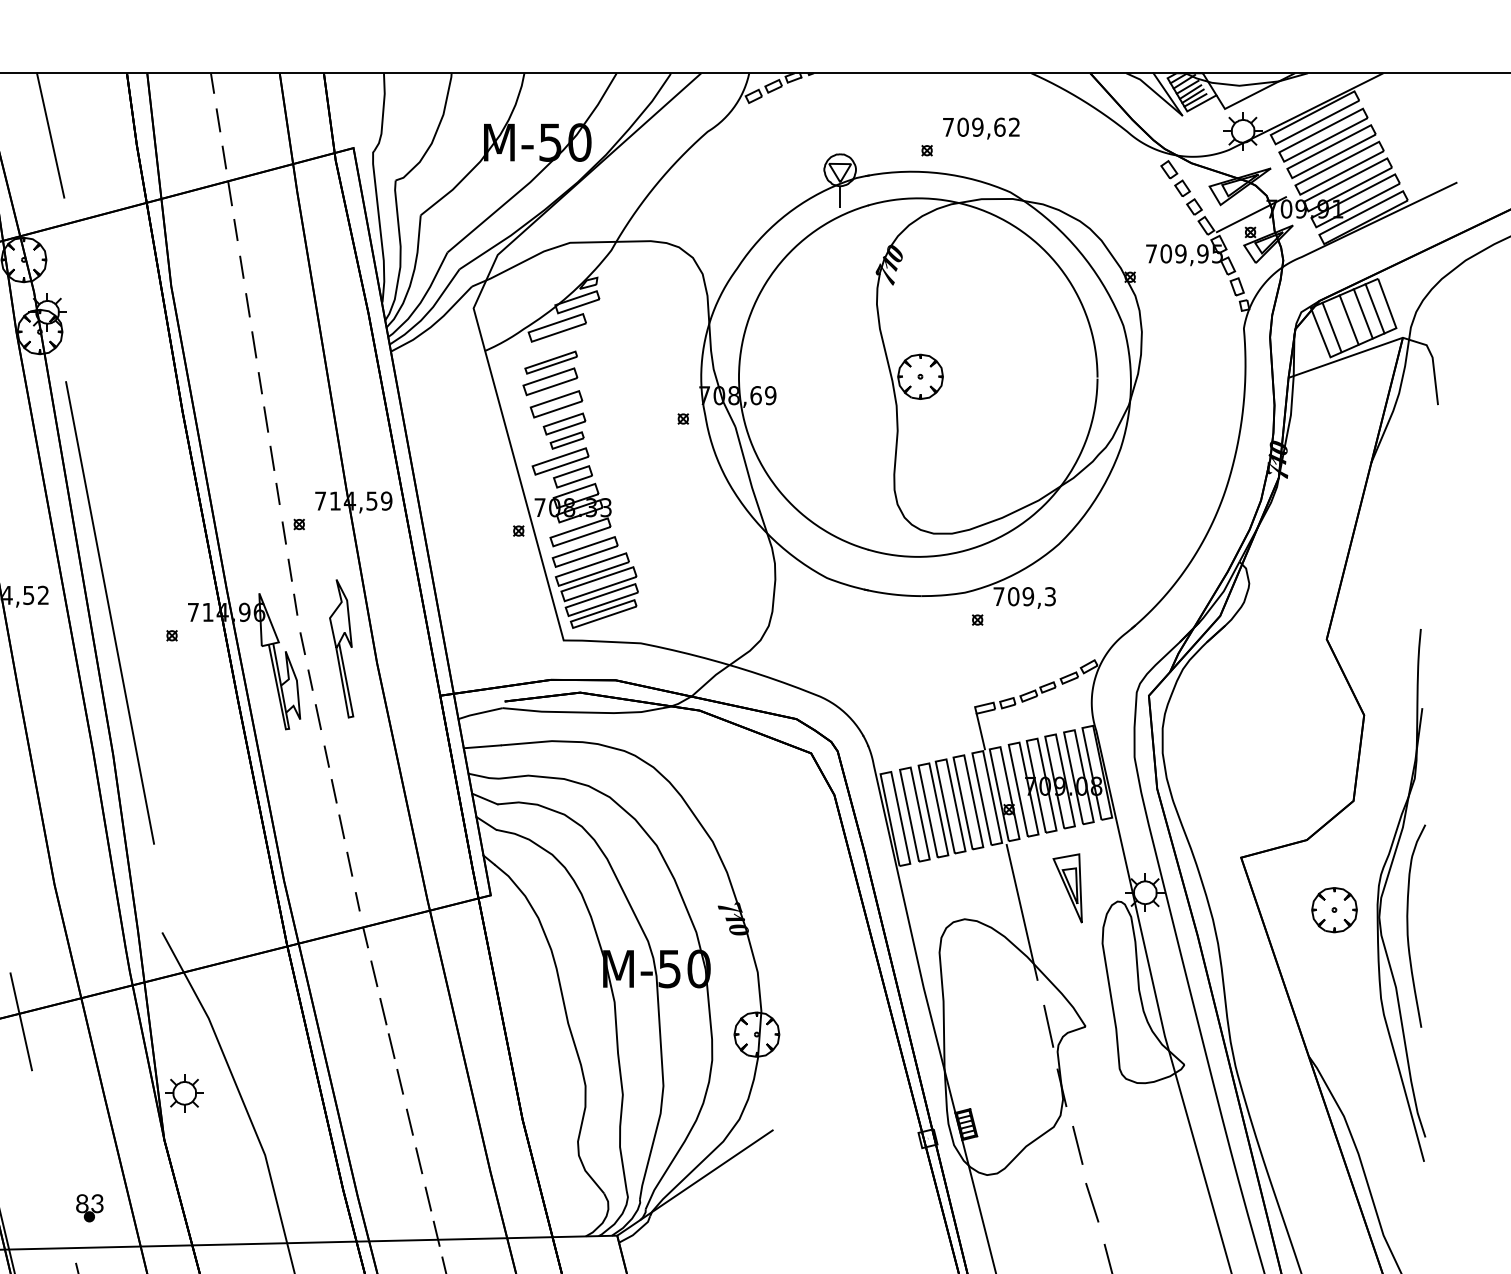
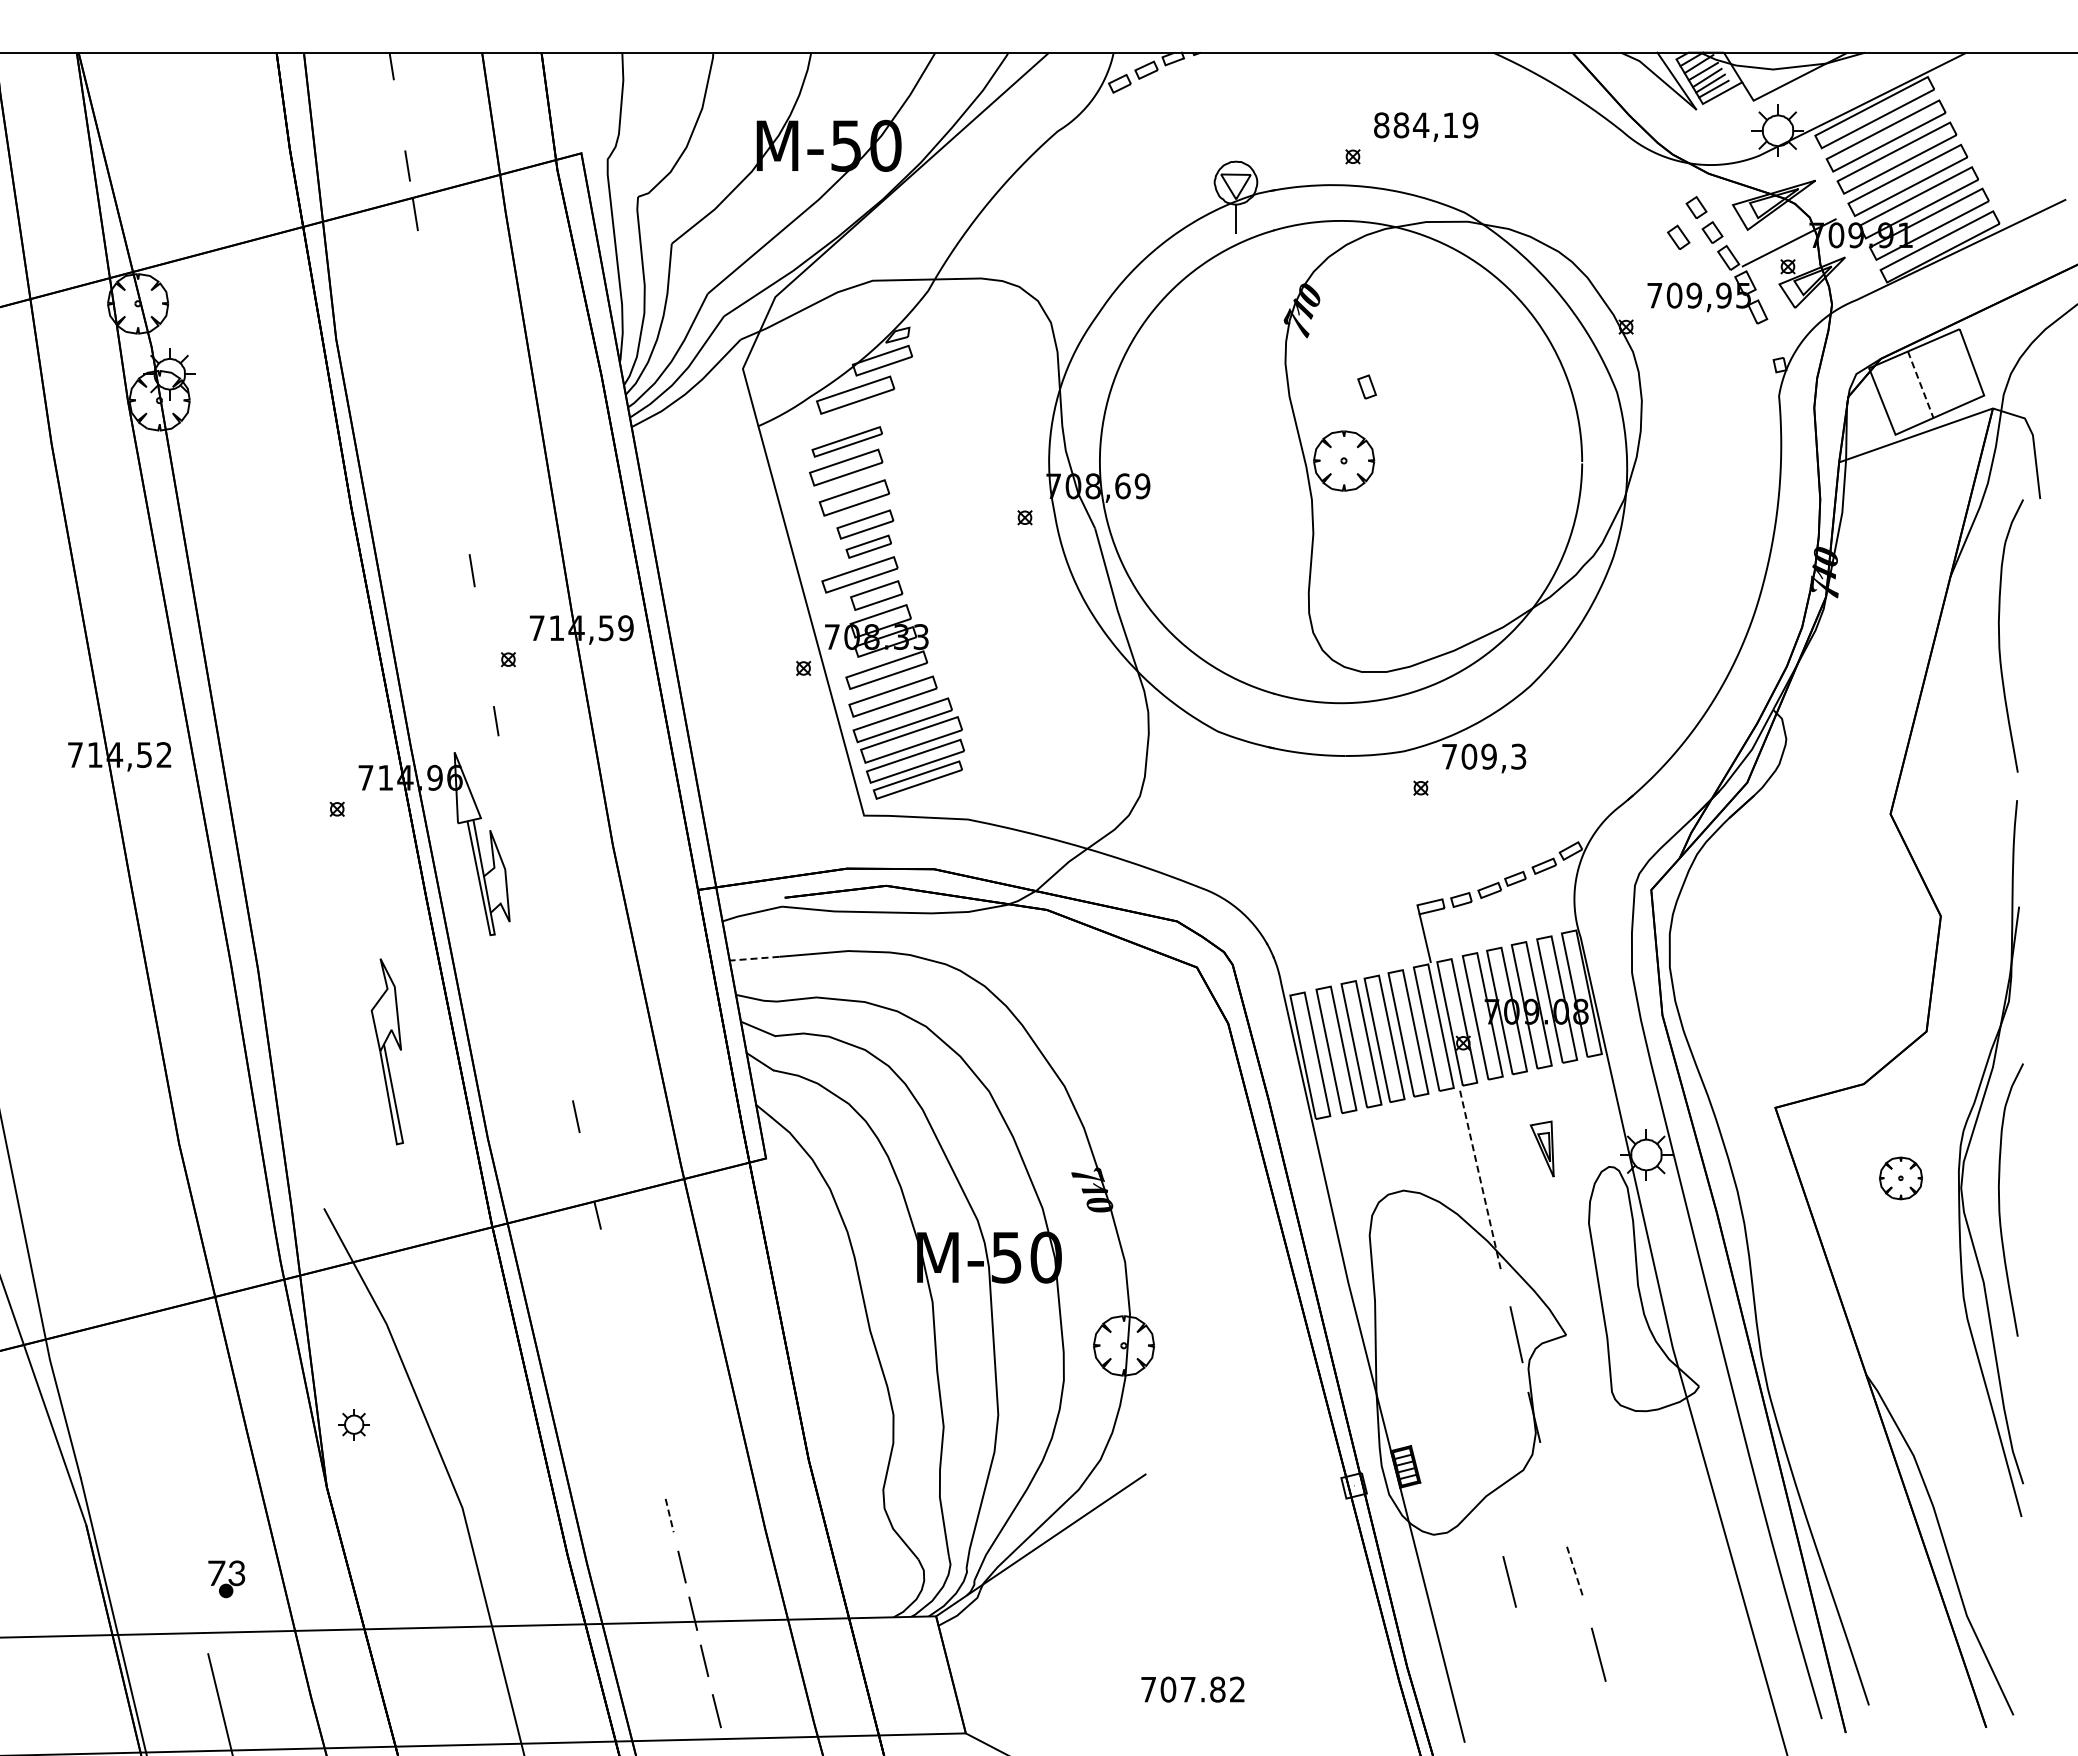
line: (218, 119) -> (399, 115), removed
text: (981, 127) -> (1426, 125), 709,62 -> 884,19
line: (50, 134) -> (173, 135), removed
part: (1169, 169) -> (1678, 236), moved
line: (236, 230) -> (423, 263), removed
line: (241, 267) -> (430, 313), removed
part: (1236, 286) -> (1366, 386), moved
line: (247, 305) -> (438, 364), removed
line: (1375, 308) -> (1955, 369), removed
line: (1363, 314) -> (1939, 376), removed
line: (1349, 320) -> (1920, 385), solid -> dashed
line: (1331, 327) -> (1897, 394), removed
line: (254, 344) -> (447, 417), removed
line: (259, 383) -> (455, 469), removed
line: (265, 419) -> (463, 518), removed
line: (277, 493) -> (479, 618), removed
curve: (1408, 508) -> (2000, 638), added
line: (283, 532) -> (487, 670), removed
line: (295, 604) -> (503, 767), removed
line: (109, 612) -> (253, 778), removed
line: (303, 643) -> (513, 819), removed
part: (340, 648) -> (386, 1051), moved
line: (310, 680) -> (523, 869), removed
line: (317, 716) -> (533, 918), removed
line: (482, 746) -> (754, 958), solid -> dashed
line: (326, 756) -> (545, 971), removed
line: (334, 791) -> (555, 1018), removed
line: (341, 826) -> (565, 1066), removed
part: (1068, 887) -> (1542, 1148), size x0.6
line: (357, 901) -> (586, 1166), removed
part: (1334, 910) -> (1900, 1178), size x0.7
line: (1021, 912) -> (1480, 1181), solid -> dashed
line: (374, 973) -> (609, 1263), removed
line: (383, 1011) -> (621, 1314), removed
line: (21, 1021) -> (134, 1328), removed
line: (391, 1046) -> (632, 1361), removed
line: (400, 1081) -> (644, 1409), removed
part: (184, 1093) -> (353, 1424), size x0.6
line: (410, 1122) -> (657, 1463), removed
line: (1077, 1145) -> (1509, 1581), moved
line: (419, 1161) -> (669, 1516), solid -> dashed
text: (82, 1203) -> (216, 1573), 83 -> 73
line: (1092, 1203) -> (1575, 1572), solid -> dashed

